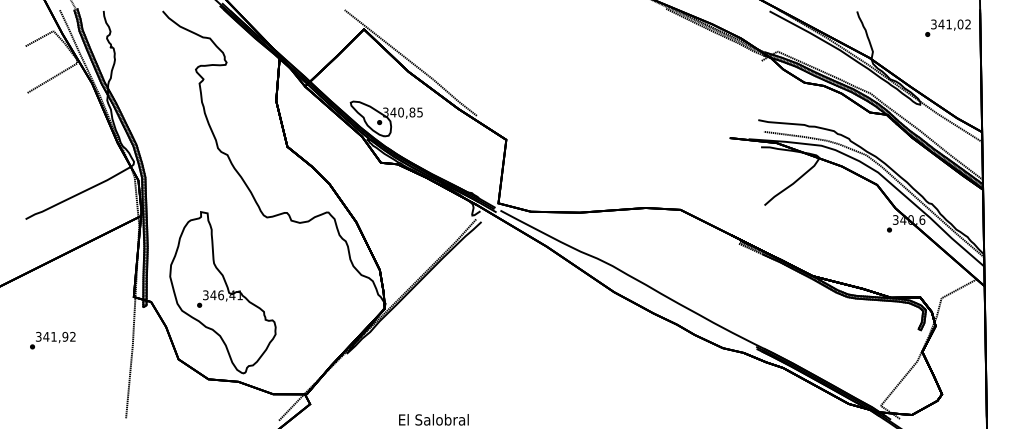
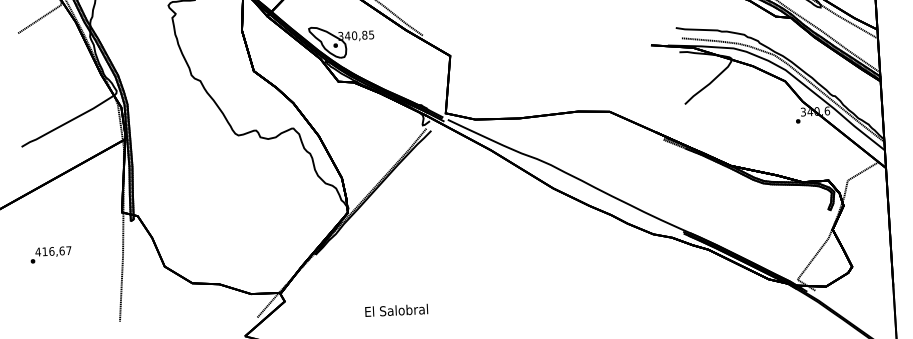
part: (222, 292) -> (201, 204), removed
text: (55, 336) -> (53, 251), 341,92 -> 416,67

